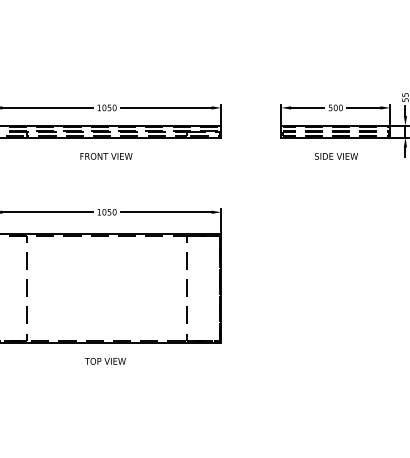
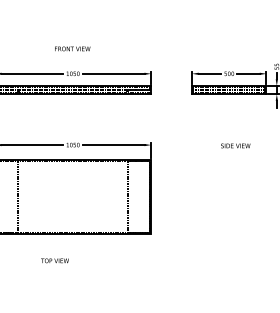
text: (106, 155) -> (72, 48), moved
text: (336, 155) -> (235, 145), moved
text: (104, 360) -> (54, 260), moved

